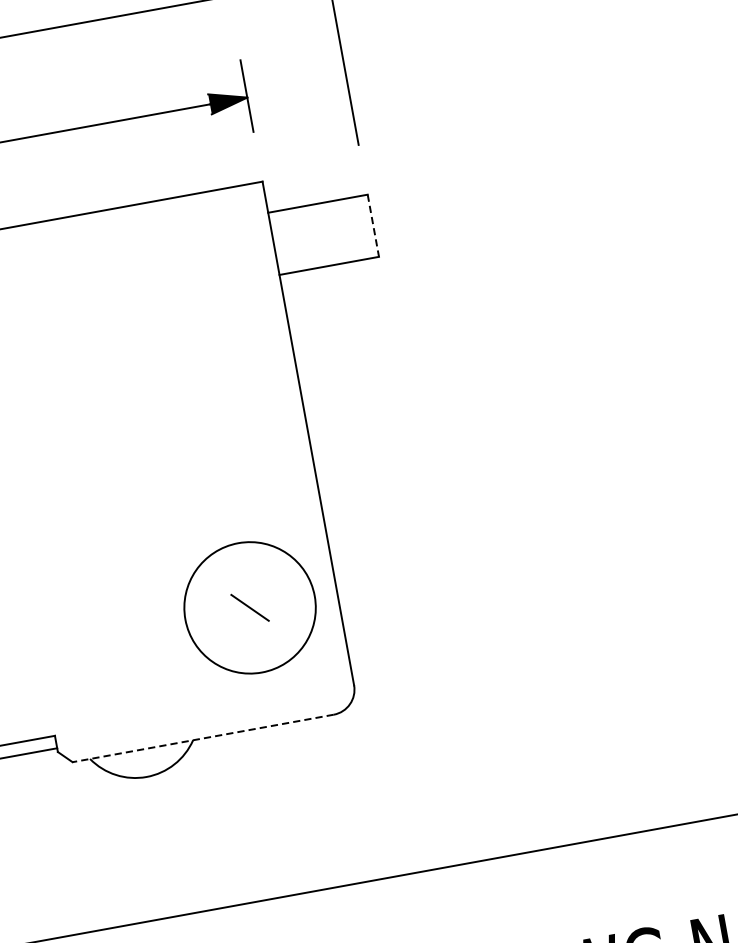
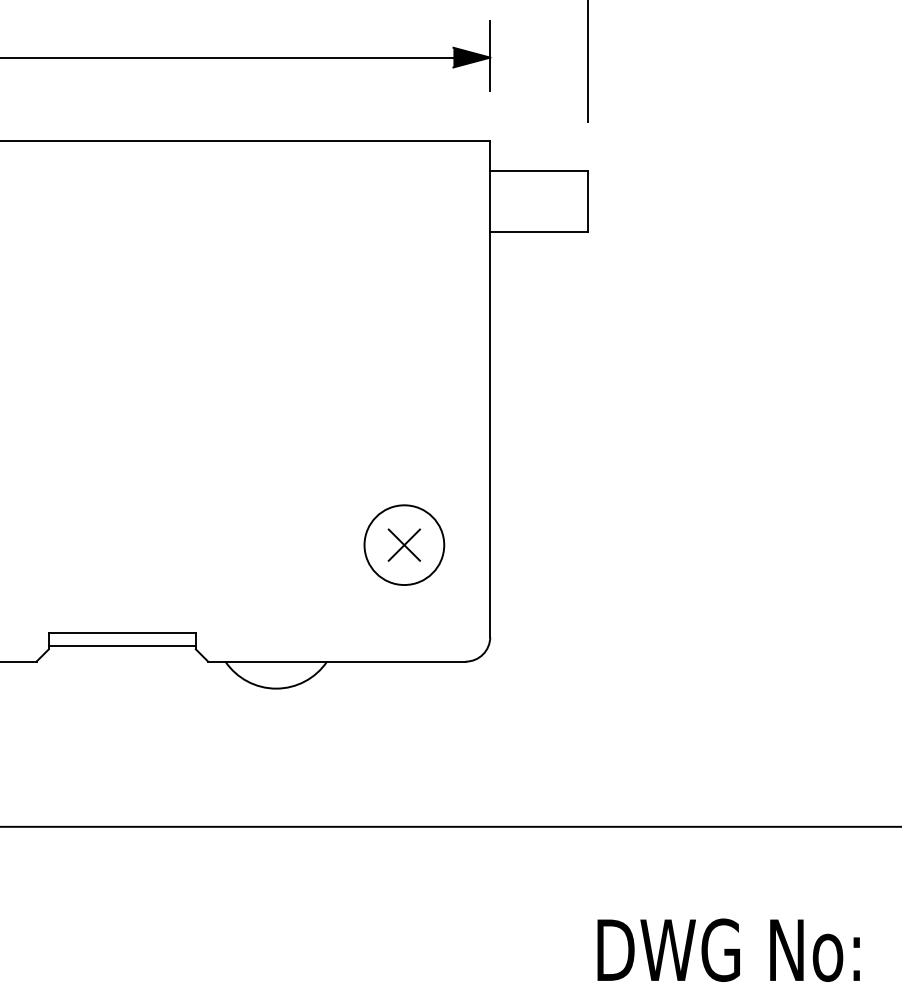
line: (373, 225) -> (588, 201), dashed -> solid
line: (250, 607) -> (404, 544), added
circle: (250, 608) -> (404, 545), size x0.62
line: (202, 738) -> (336, 661), dashed -> solid

